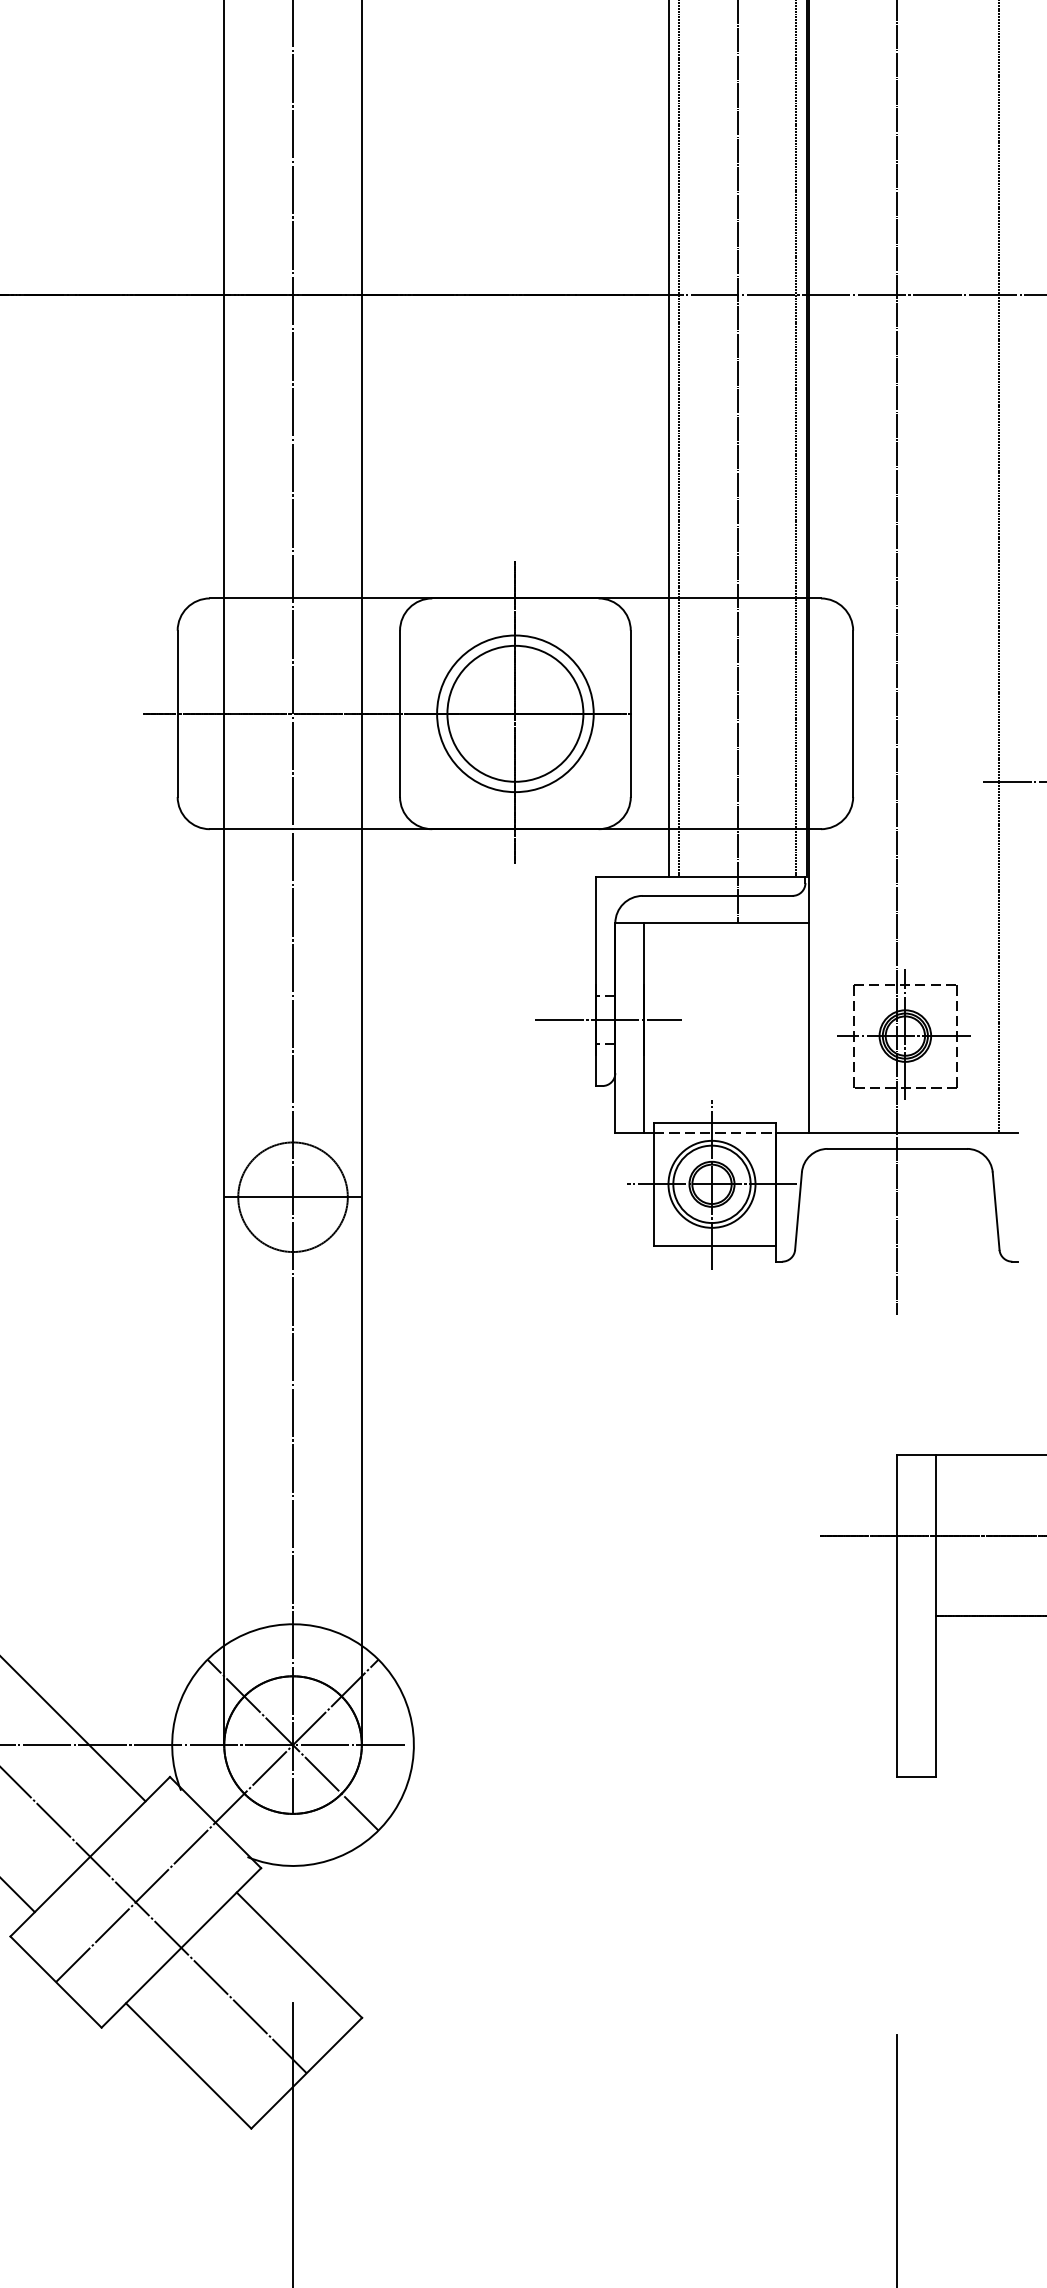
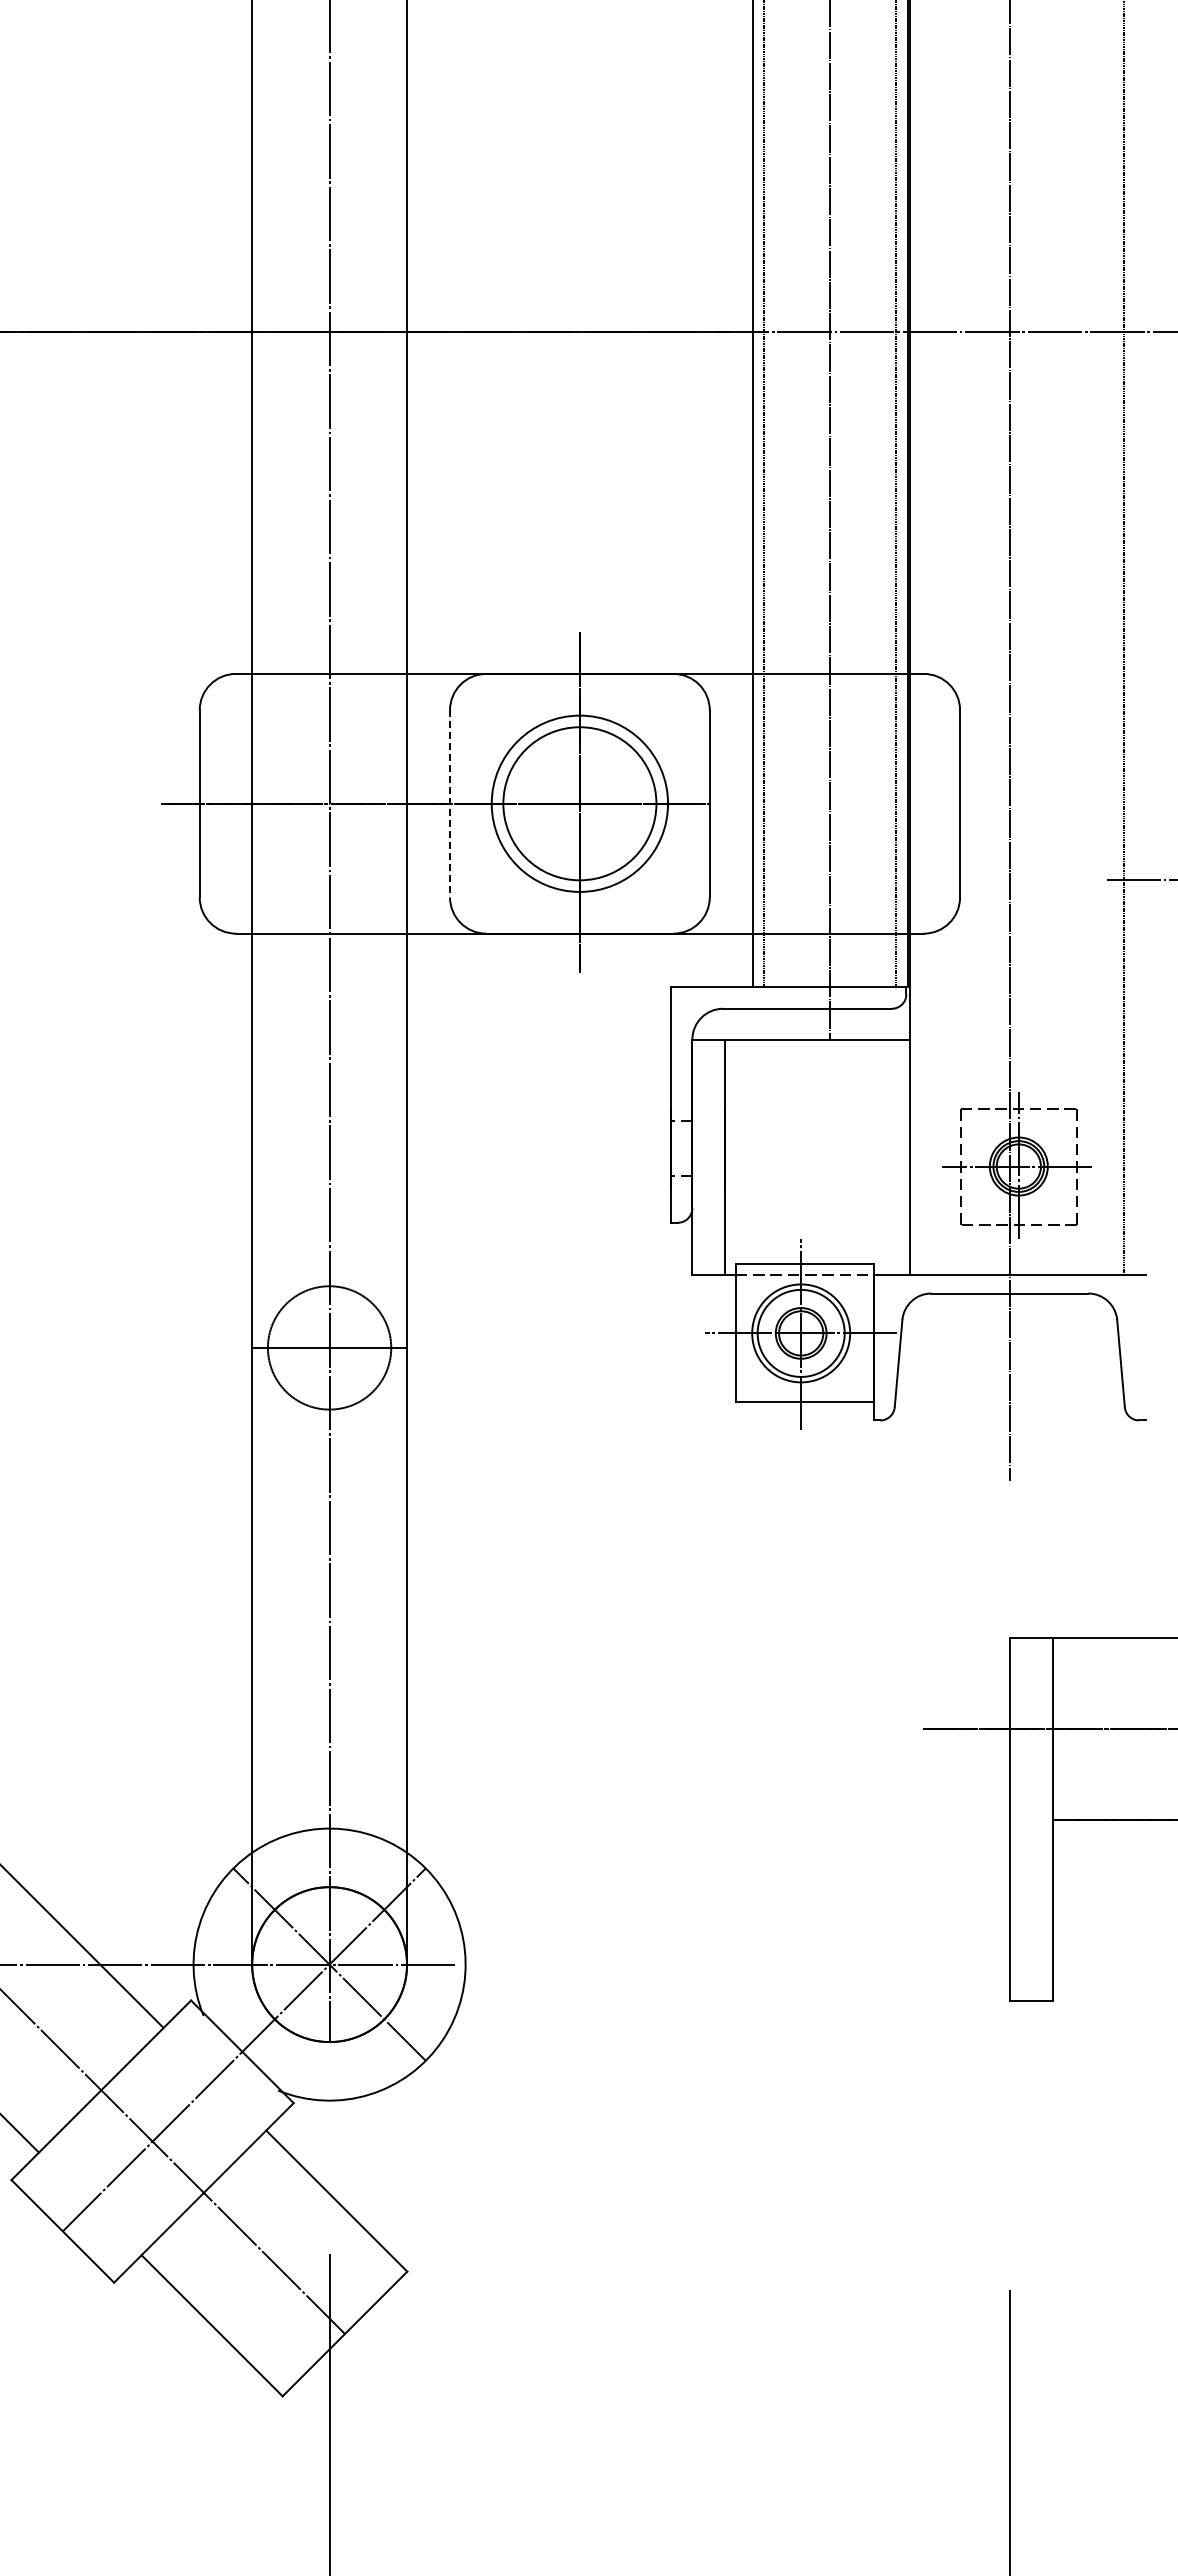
line: (400, 713) -> (450, 803), solid -> dashed
line: (608, 1020) -> (684, 1148), removed

